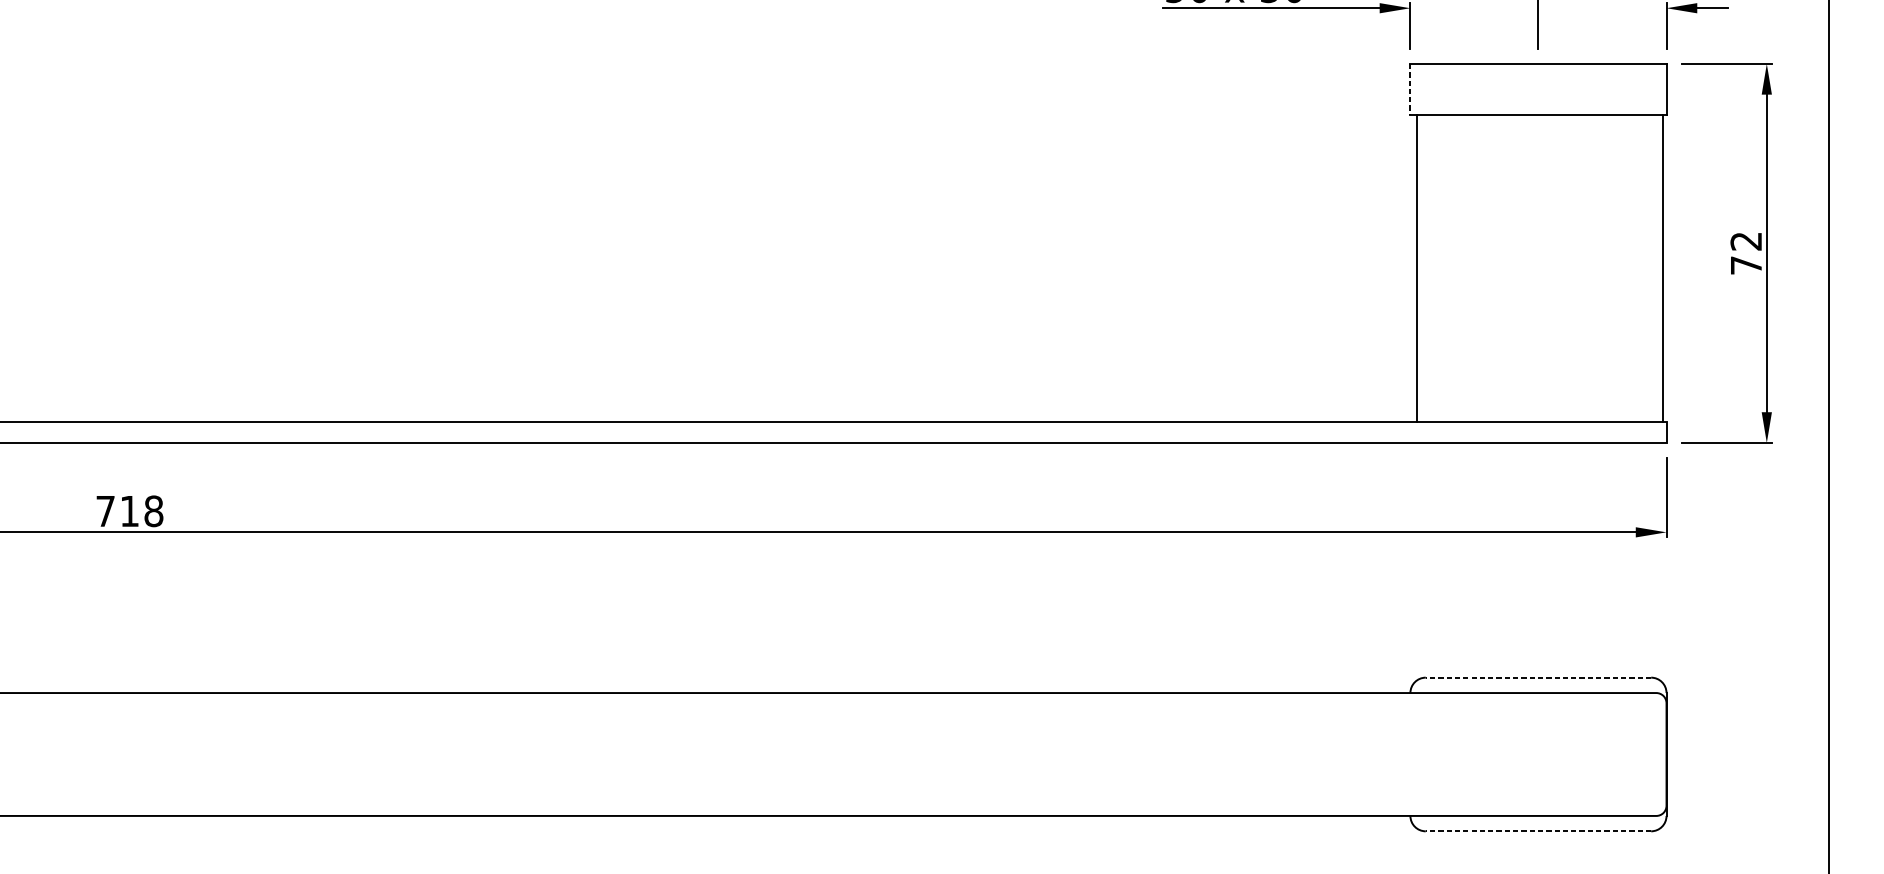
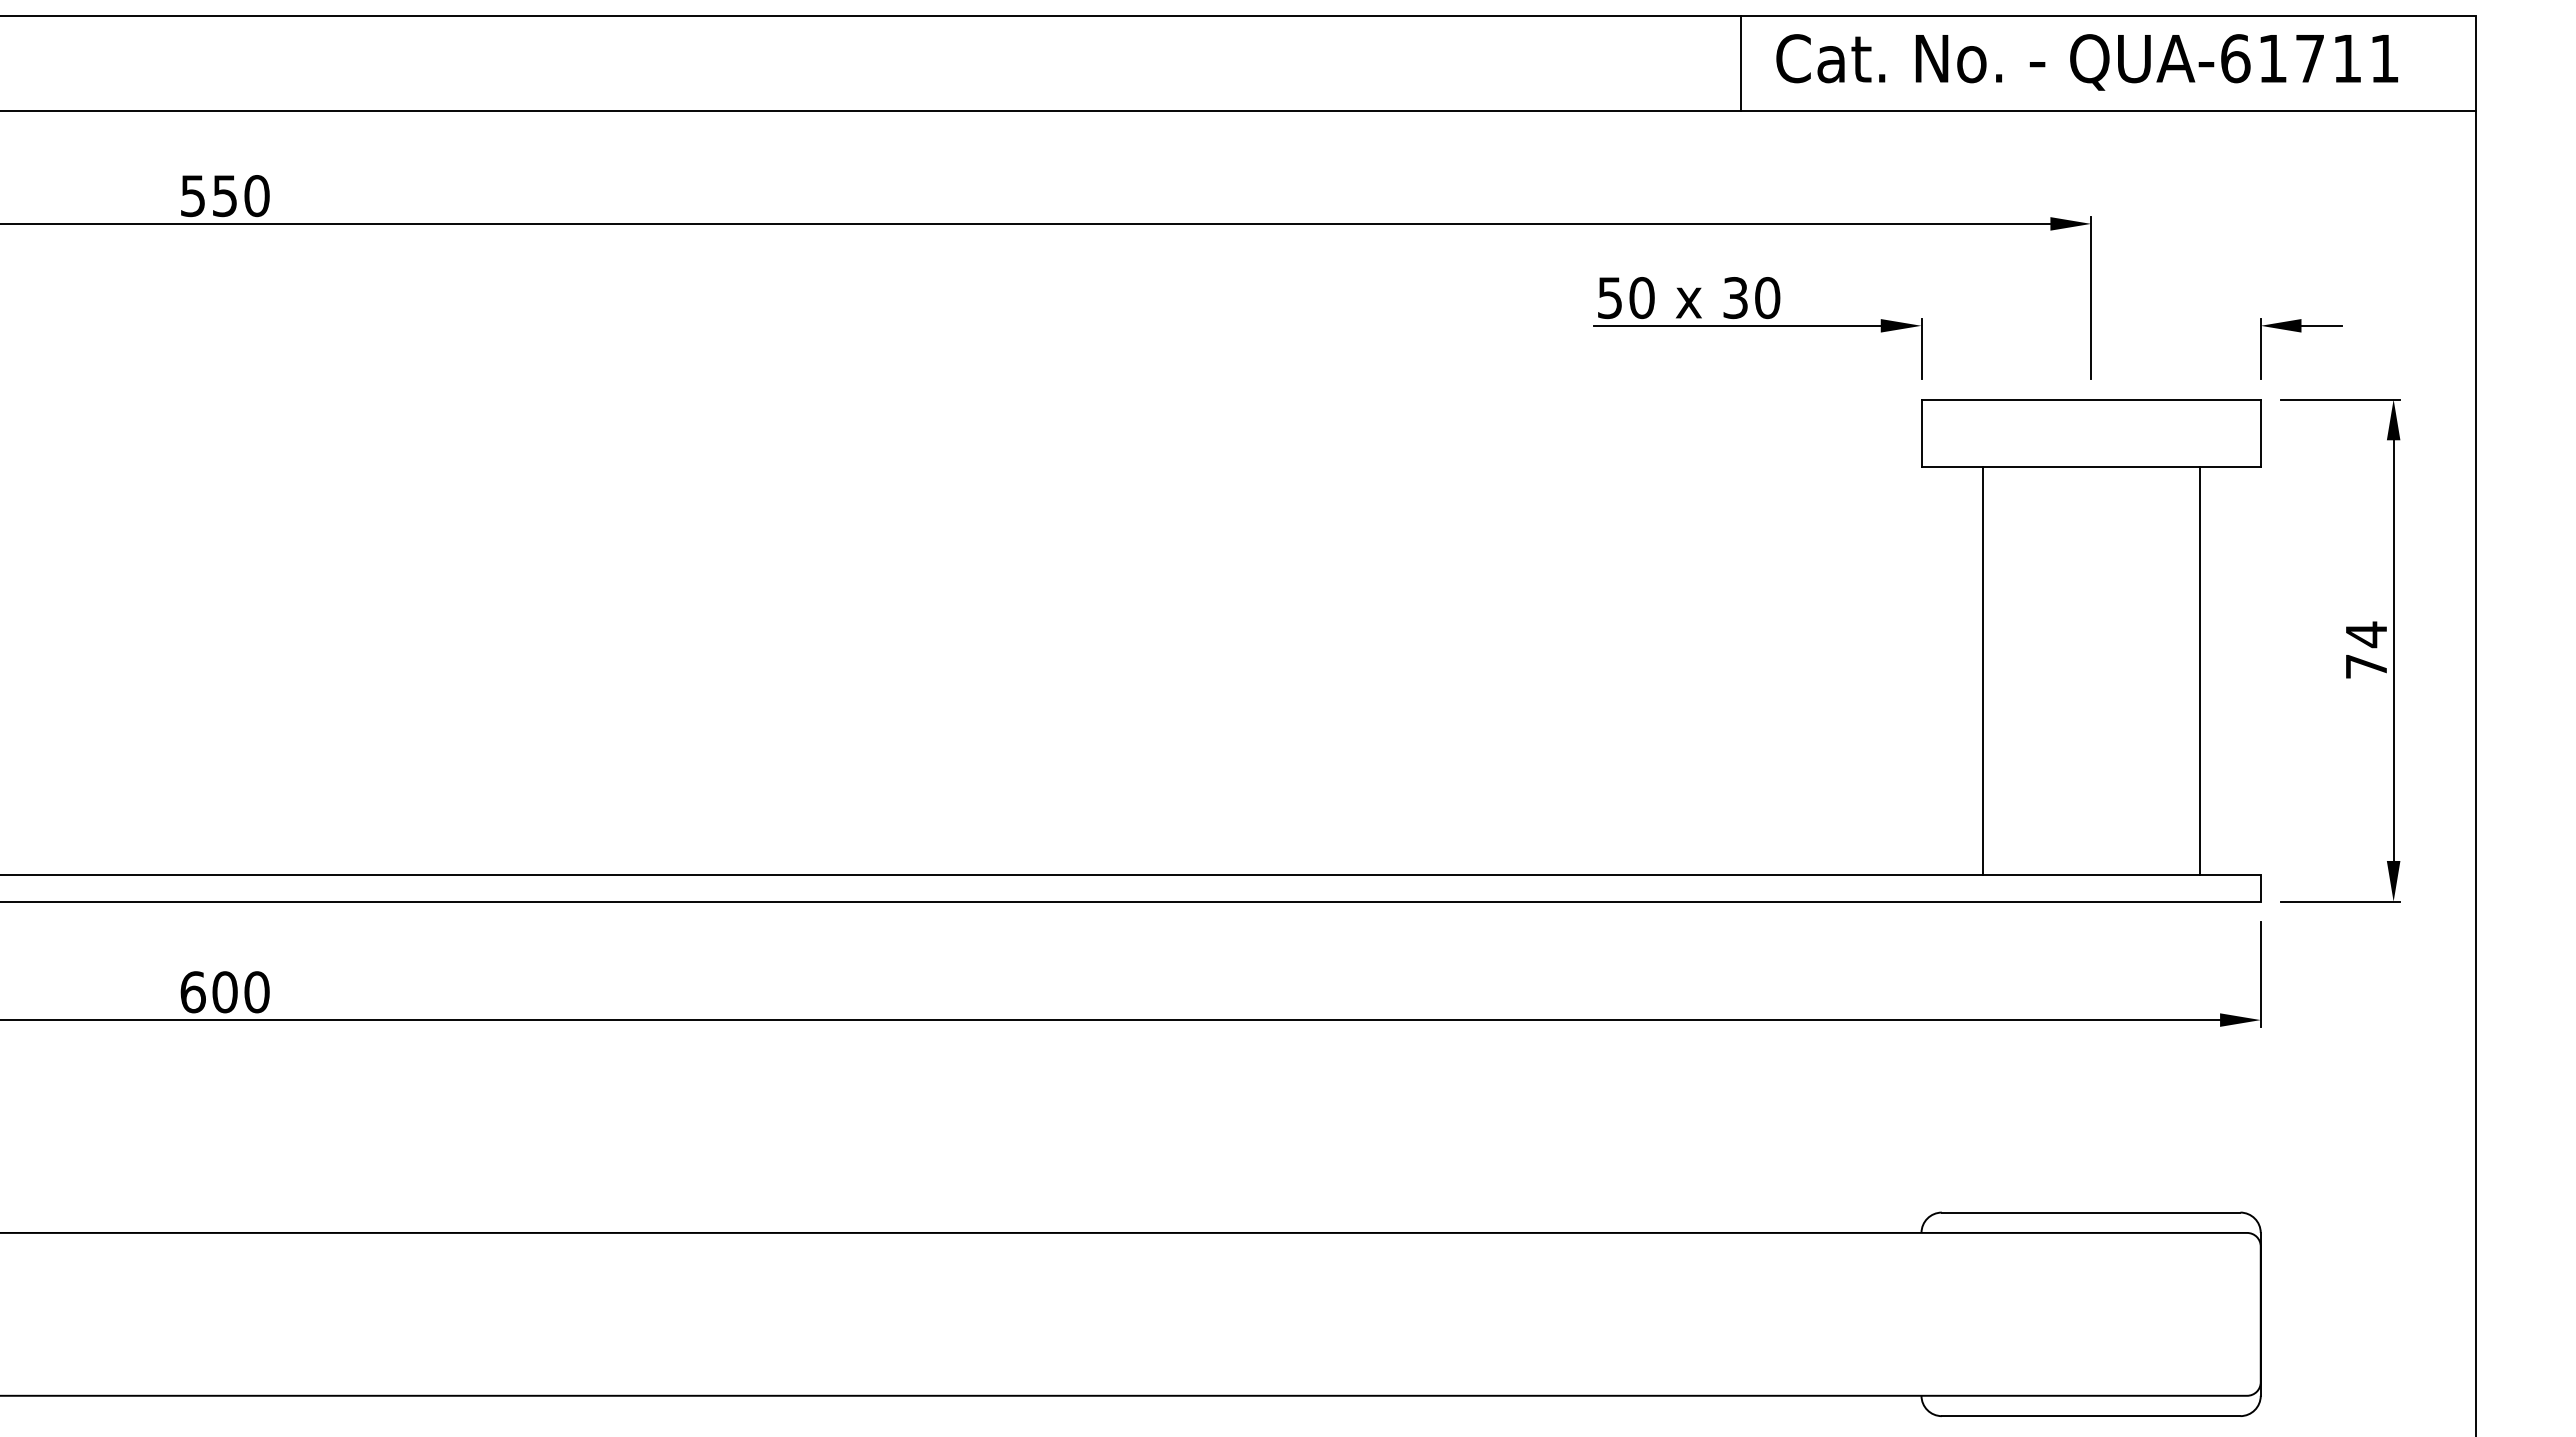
line: (1410, 89) -> (1921, 433), dashed -> solid
text: (1745, 241) -> (2365, 634), 72 -> 74
line: (1416, 268) -> (1982, 670), moved
line: (1663, 268) -> (2199, 670), moved
text: (129, 511) -> (224, 992), 718 -> 600
line: (1537, 677) -> (2090, 1212), dashed -> solid
line: (1537, 831) -> (2090, 1416), dashed -> solid

